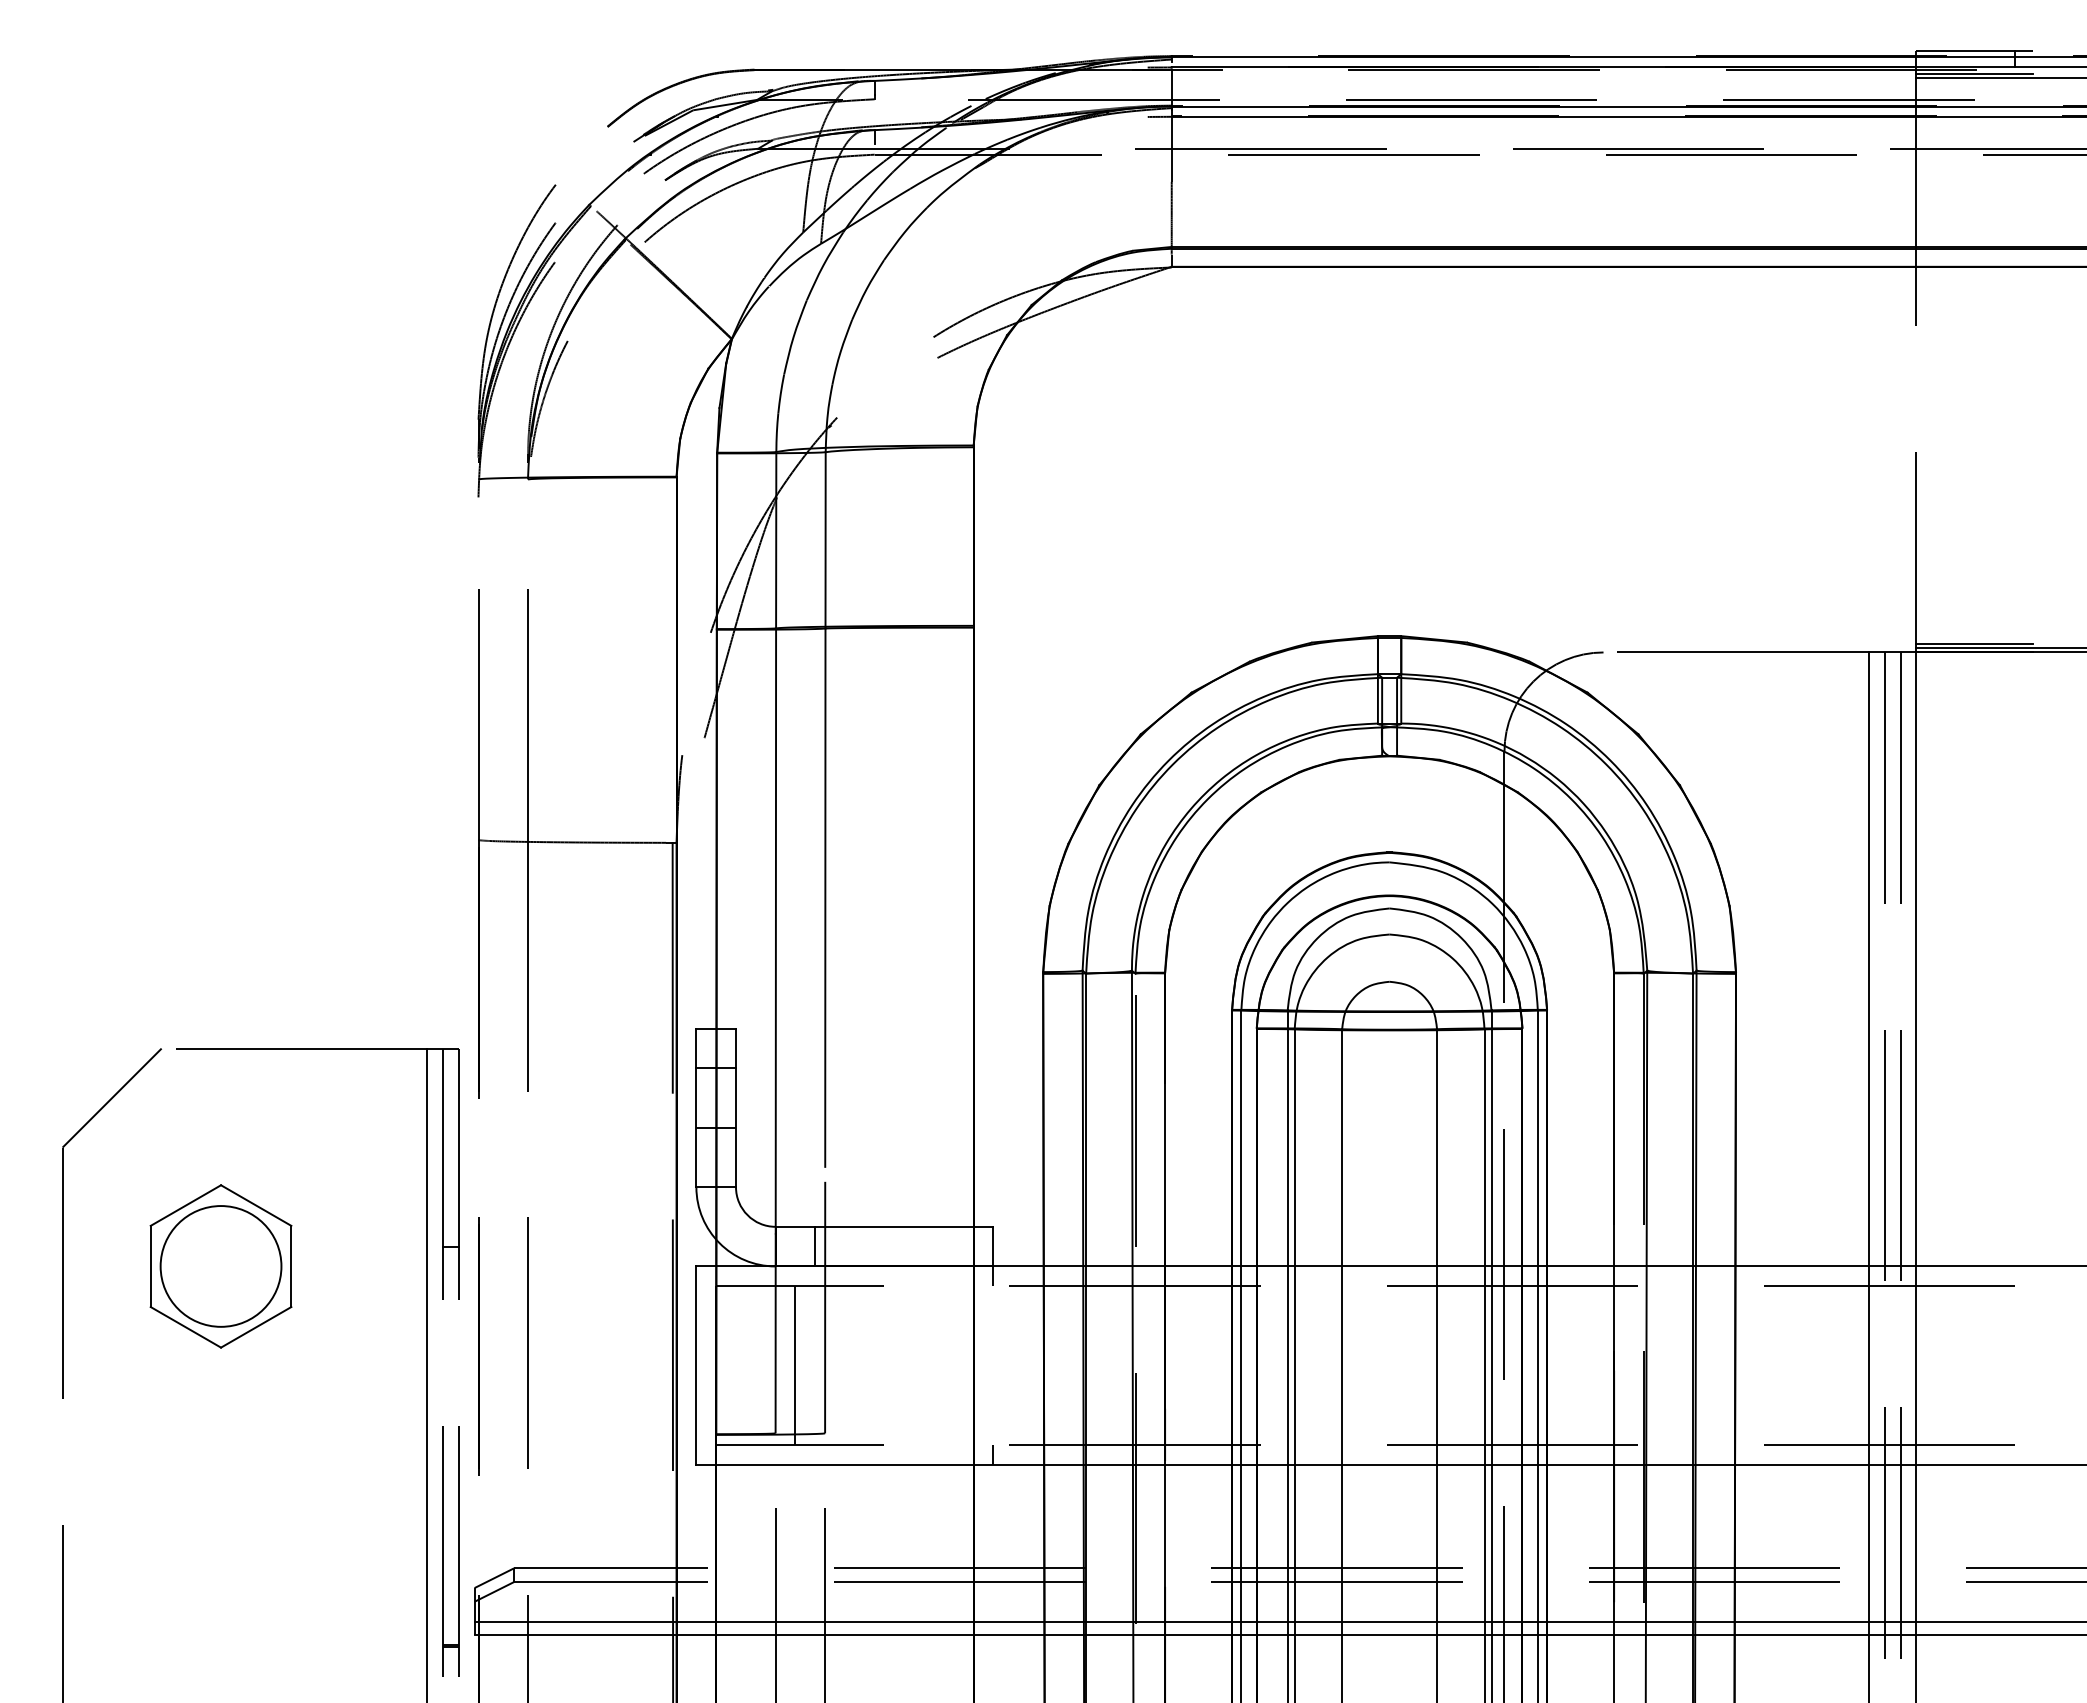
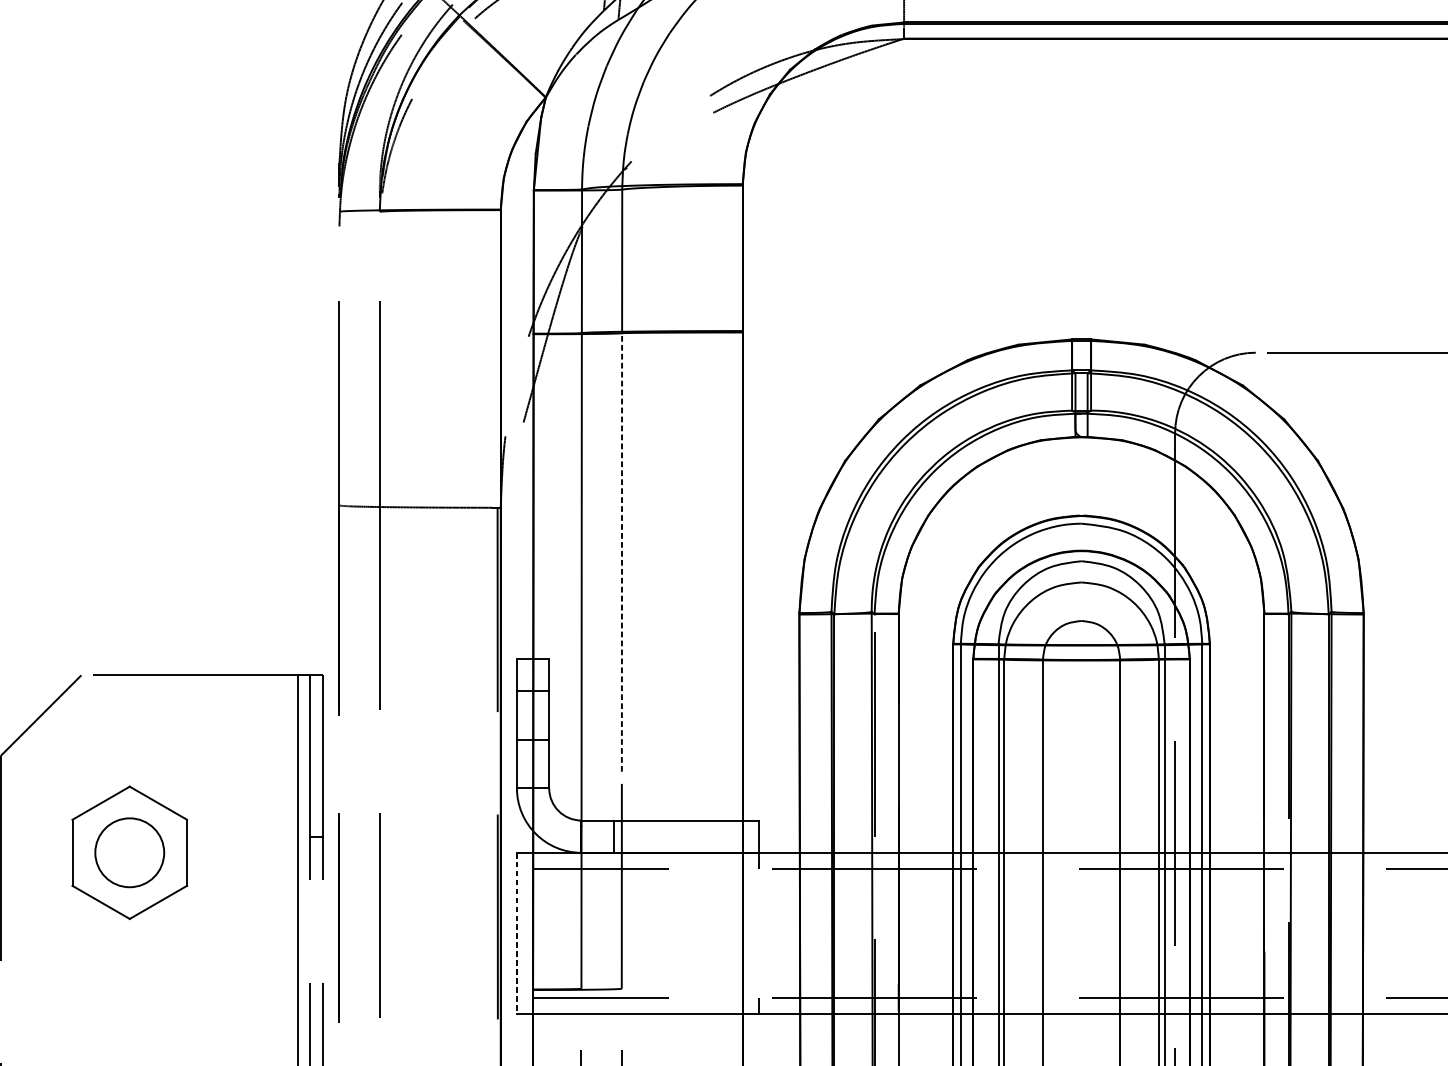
line: (825, 897) -> (622, 552), solid -> dashed
circle: (220, 1266) -> (129, 852), size x0.7
line: (696, 1365) -> (517, 933), solid -> dashed
line: (795, 1365) -> (597, 933), removed

